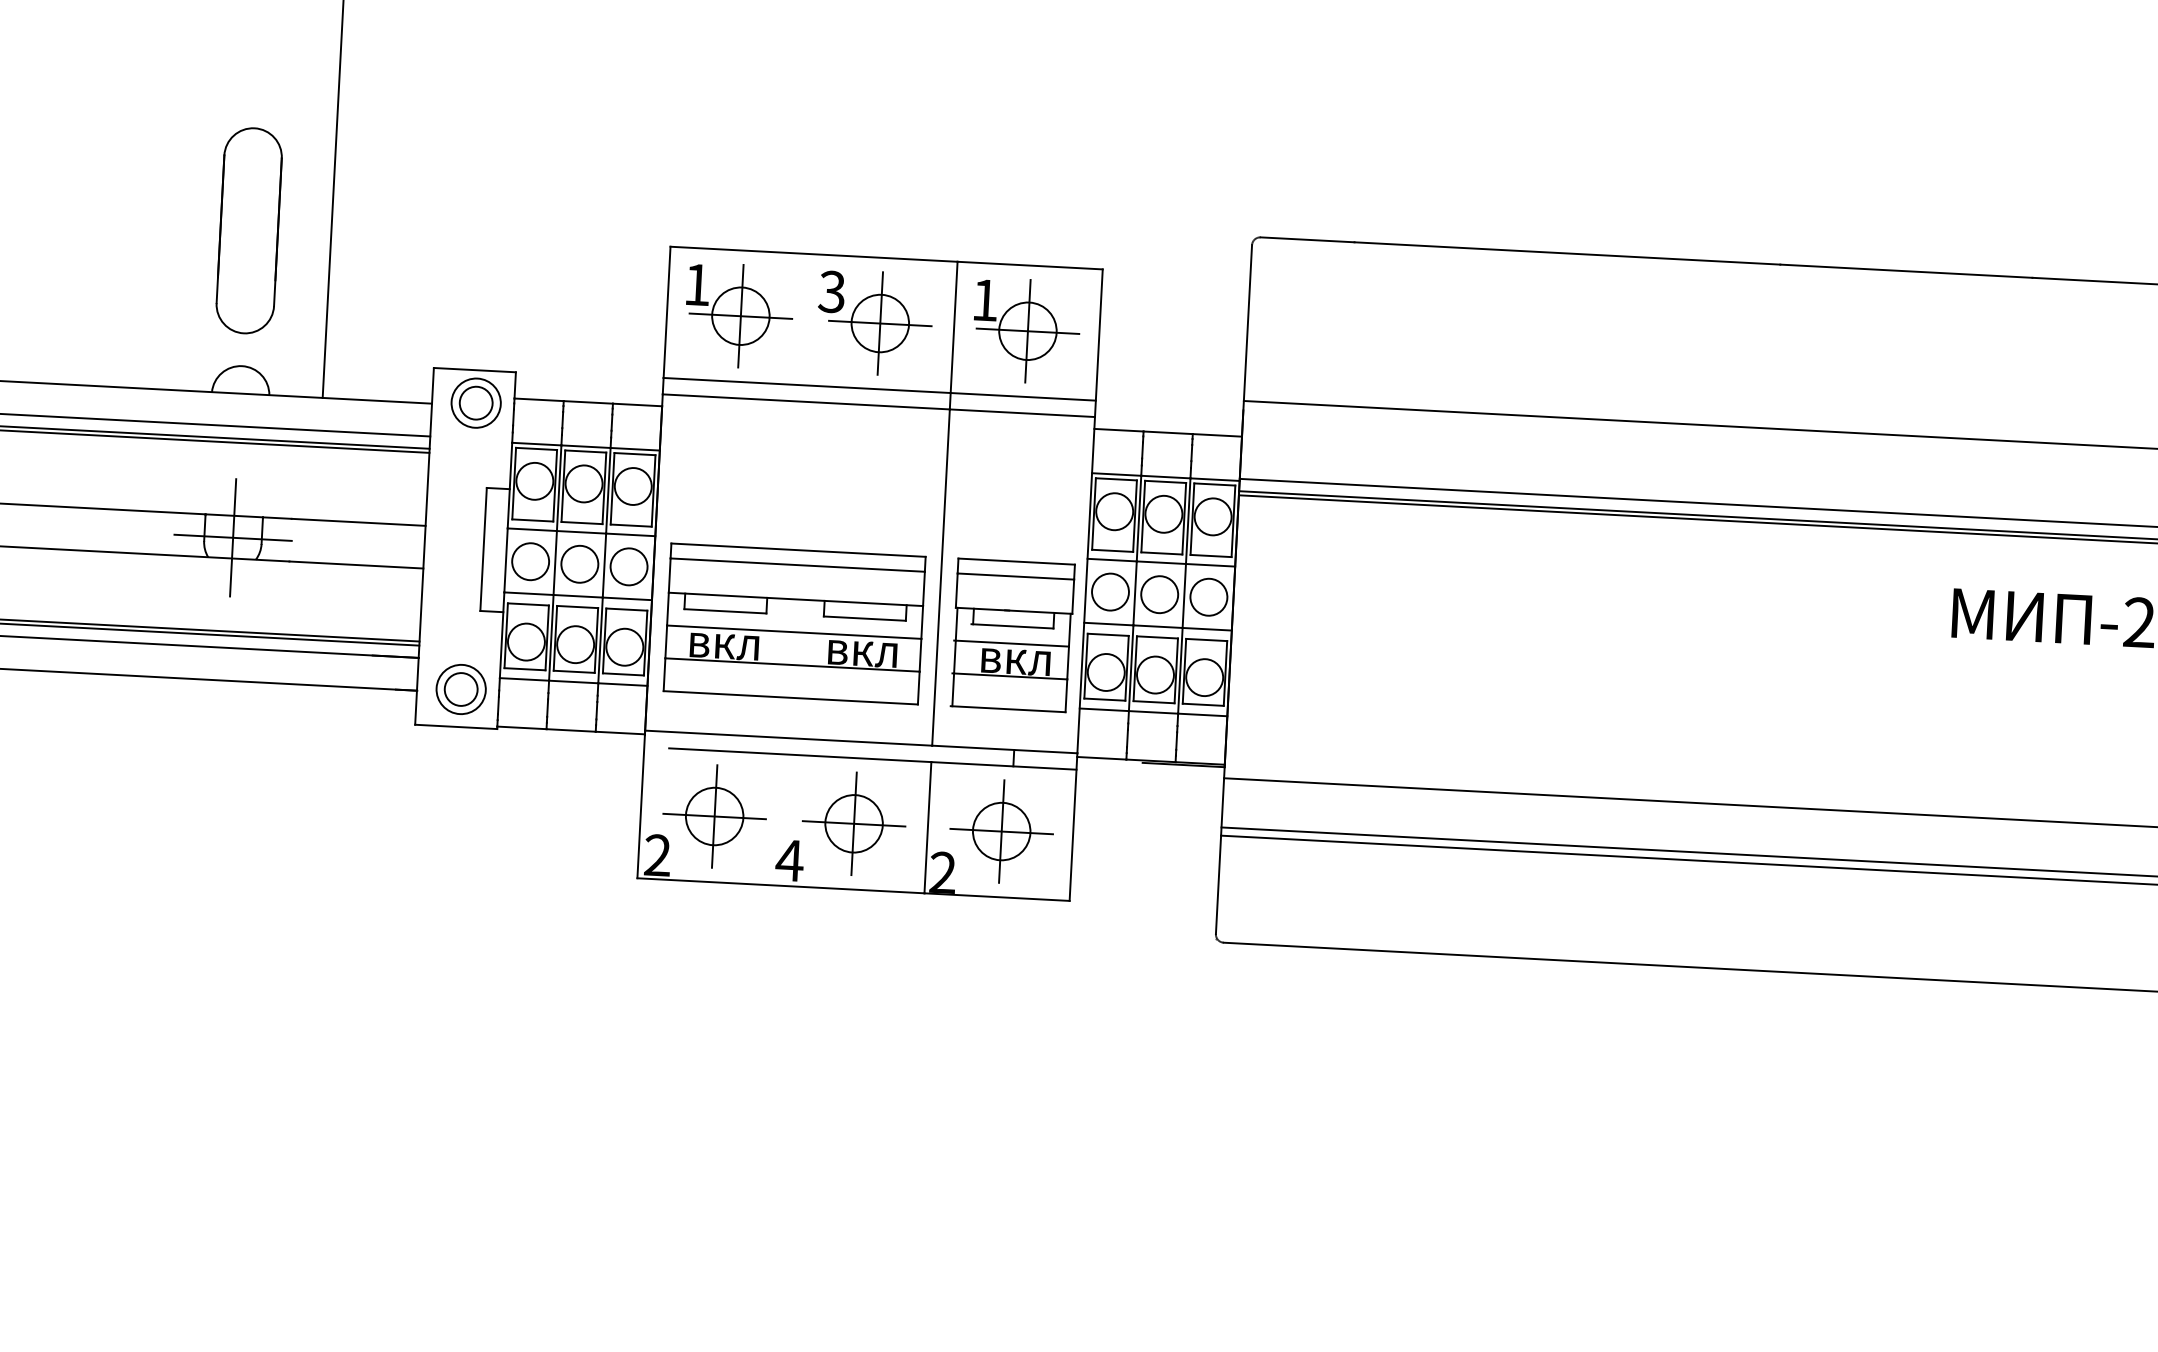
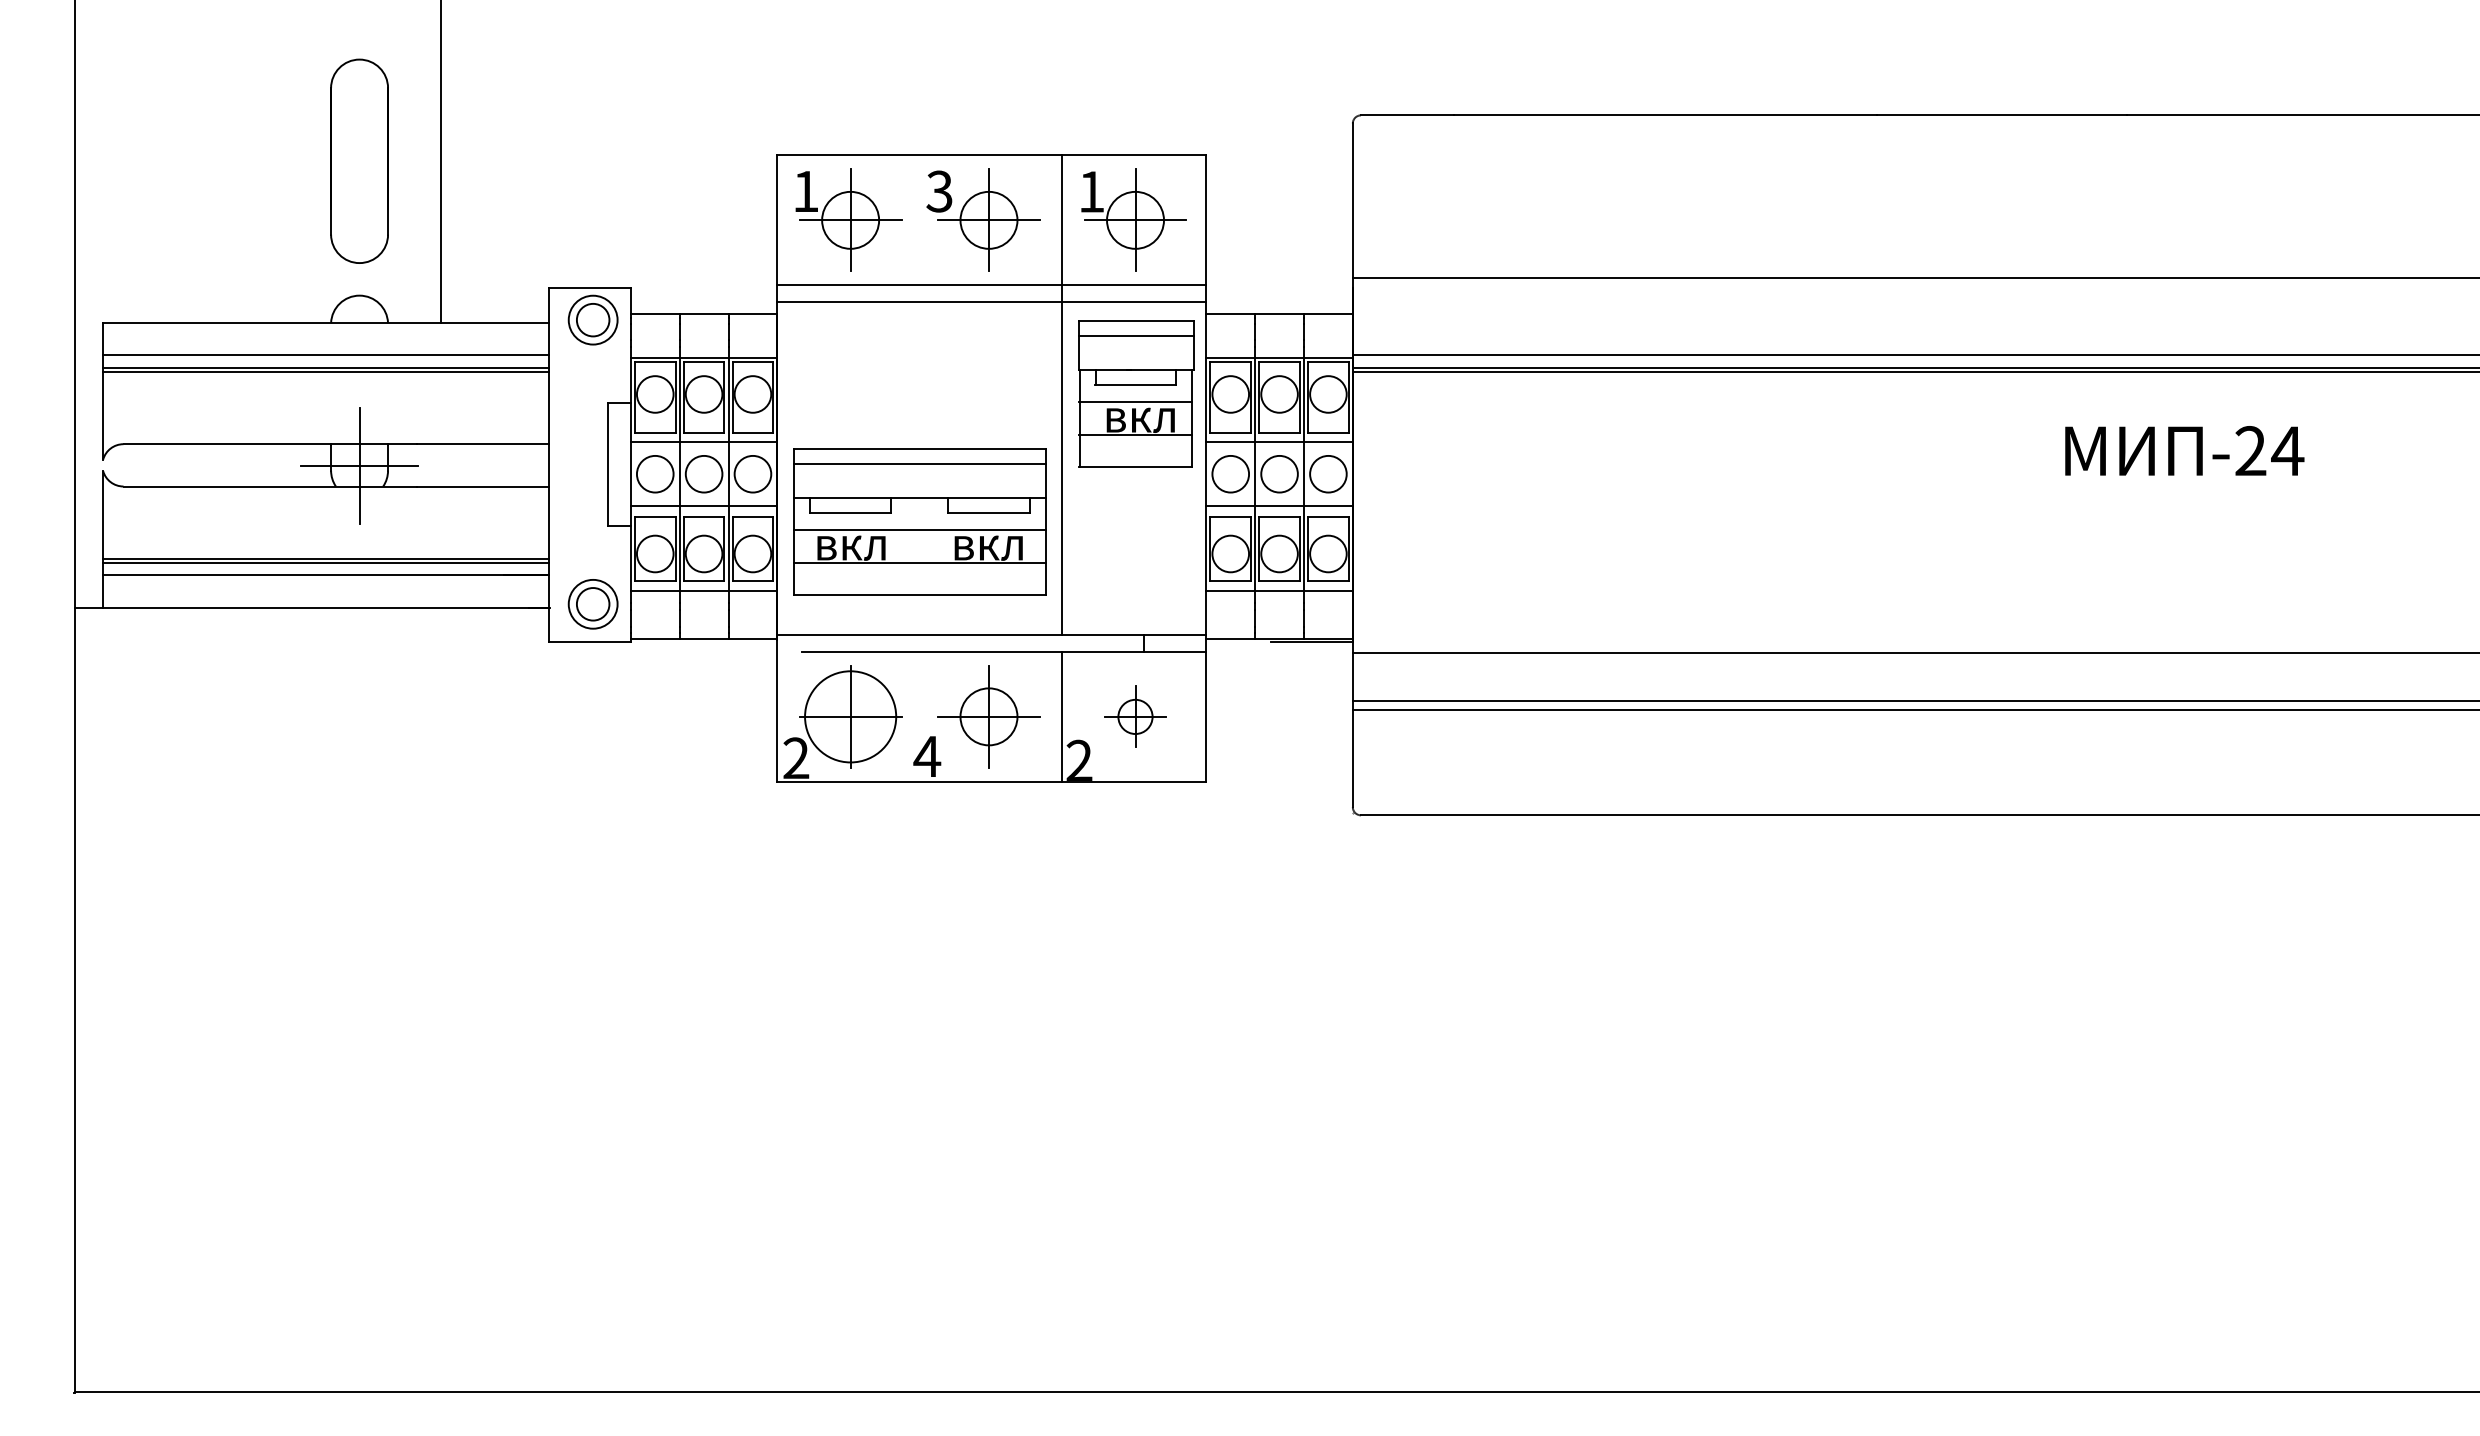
part: (1013, 634) -> (1136, 393), moved
circle: (714, 816) -> (850, 716), size x1.6
part: (1001, 831) -> (1135, 716), size x0.6

